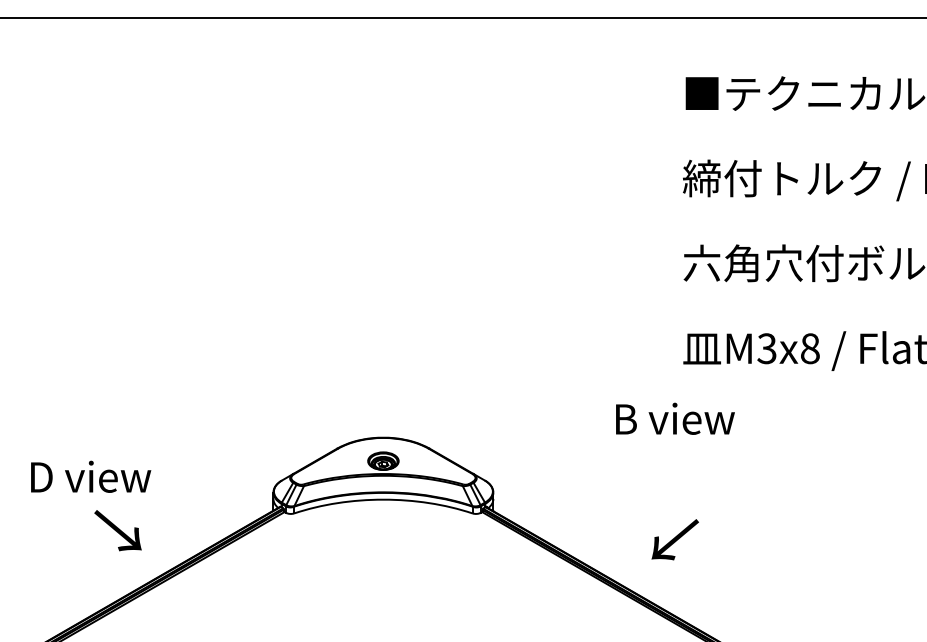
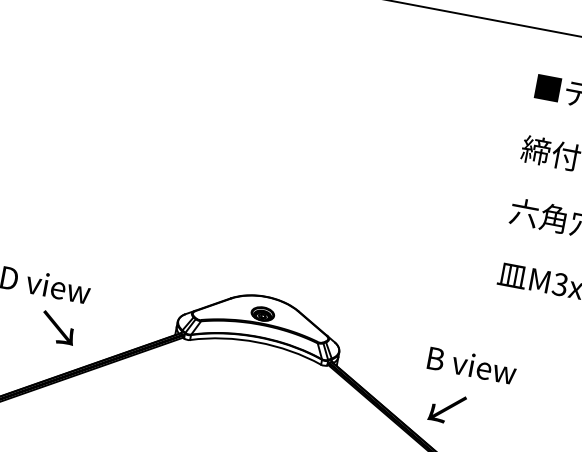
text: (675, 418) -> (472, 365), moved
text: (674, 539) -> (446, 408), moved

